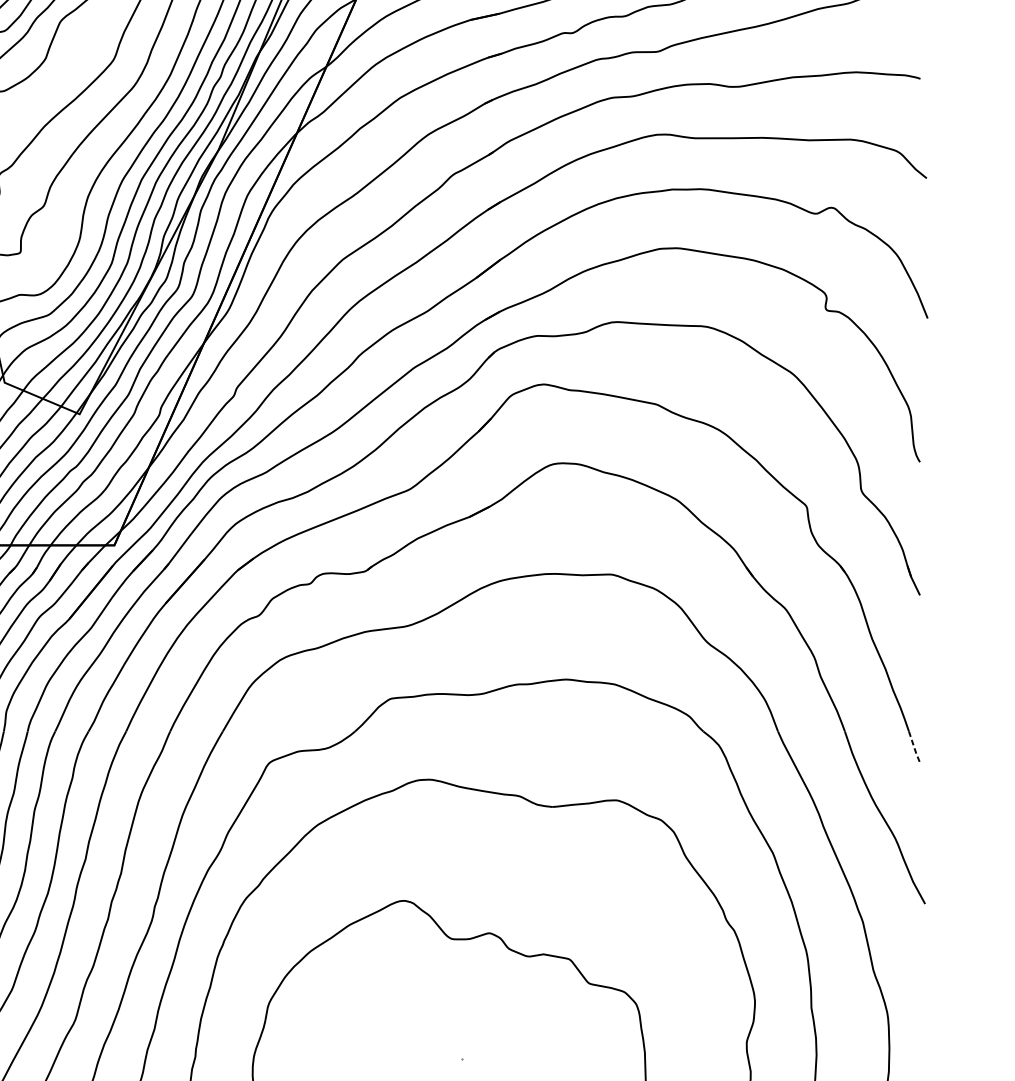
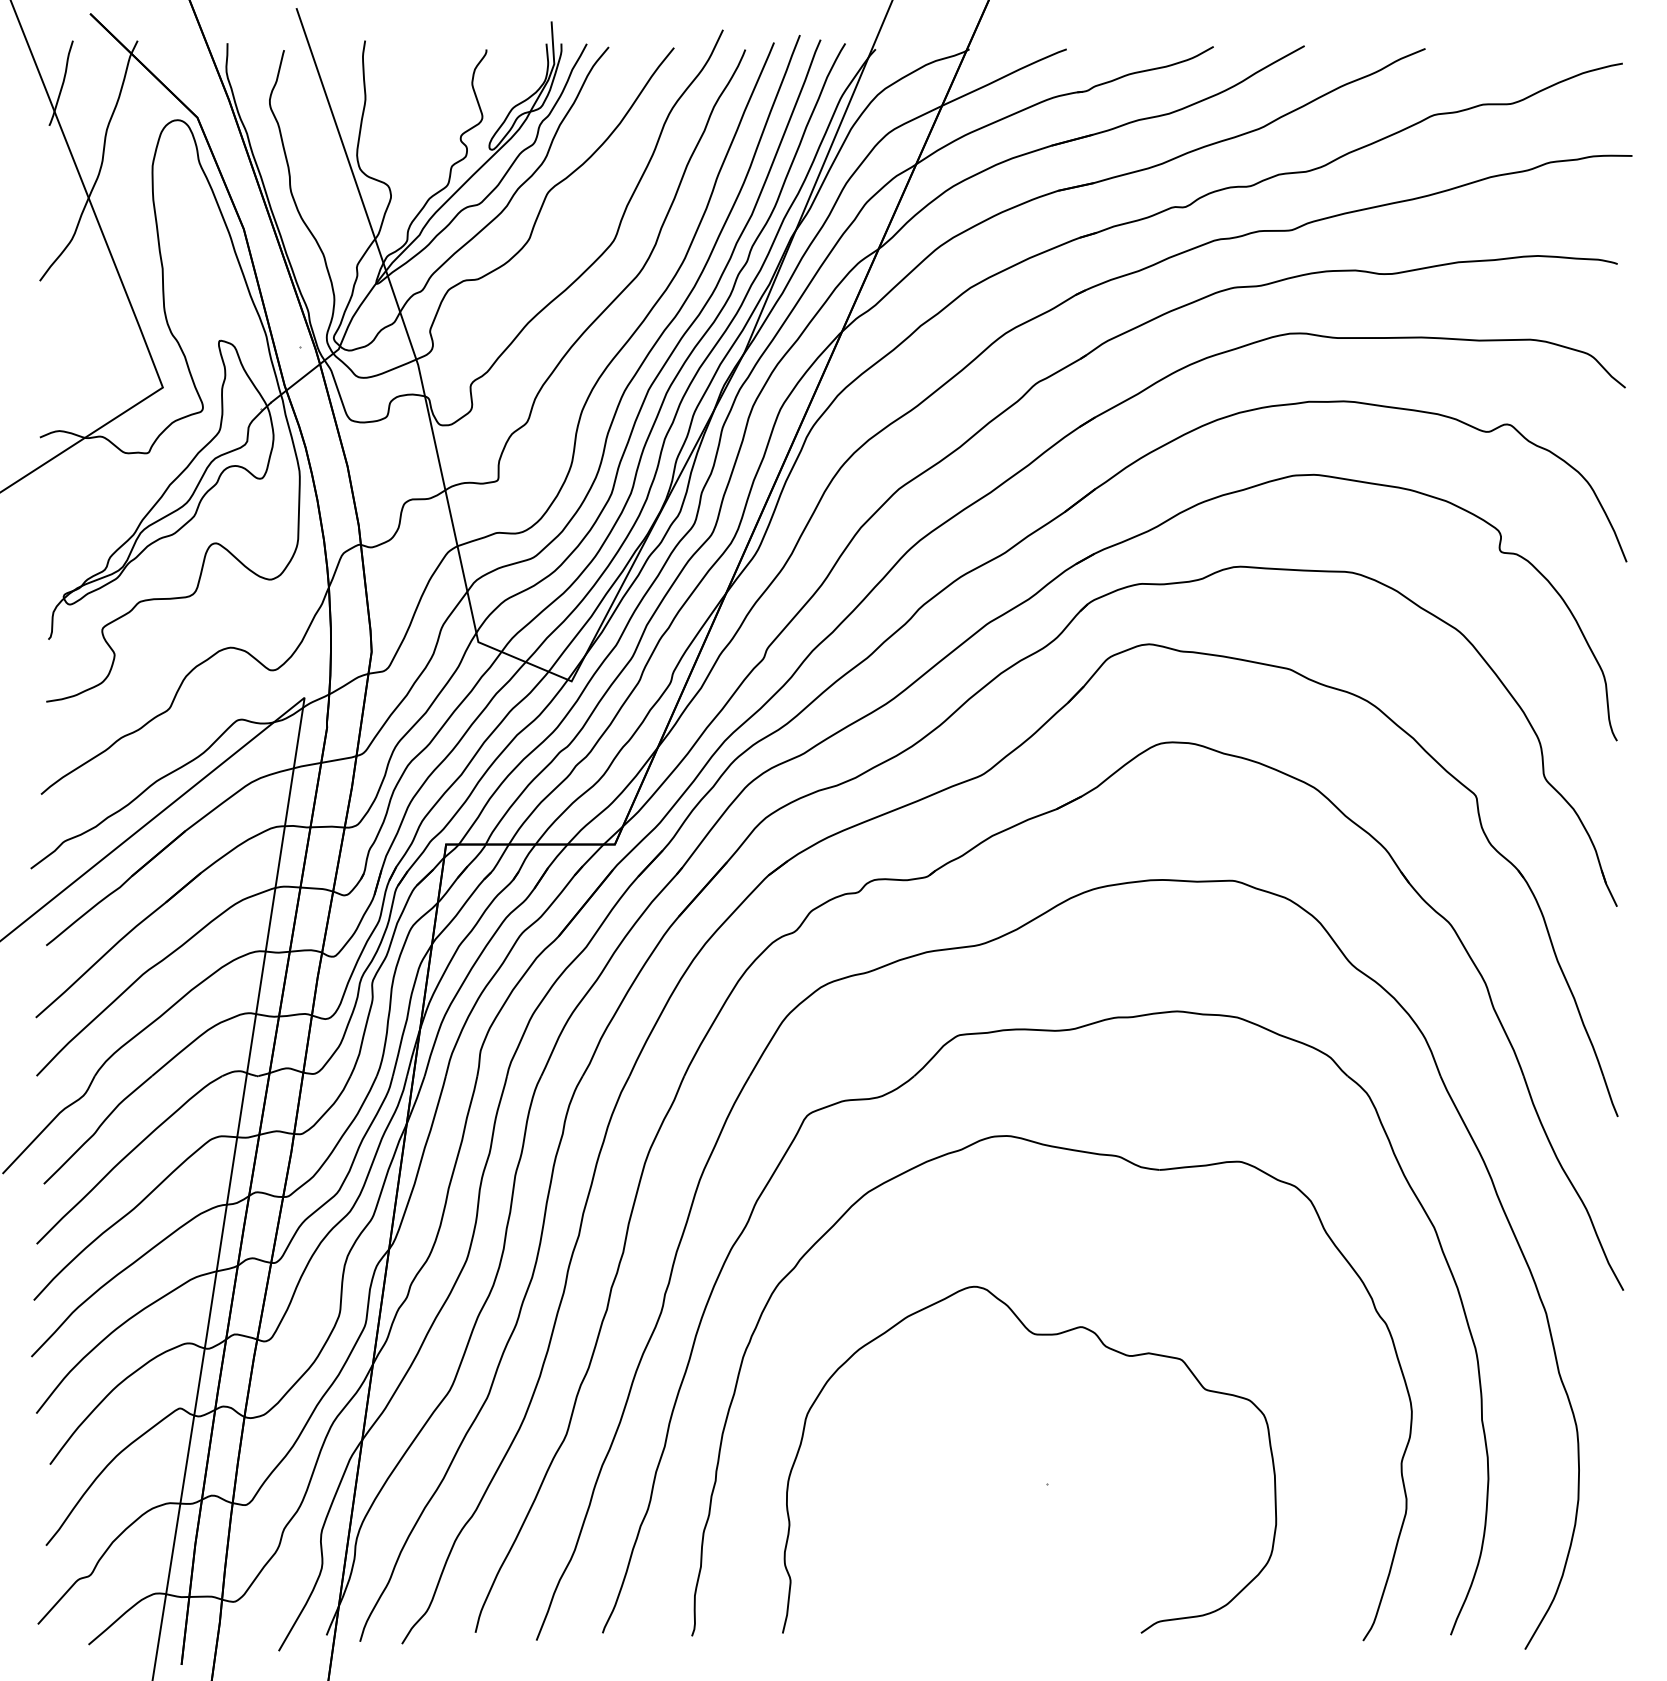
line: (914, 748) -> (1610, 1097), dashed -> solid

